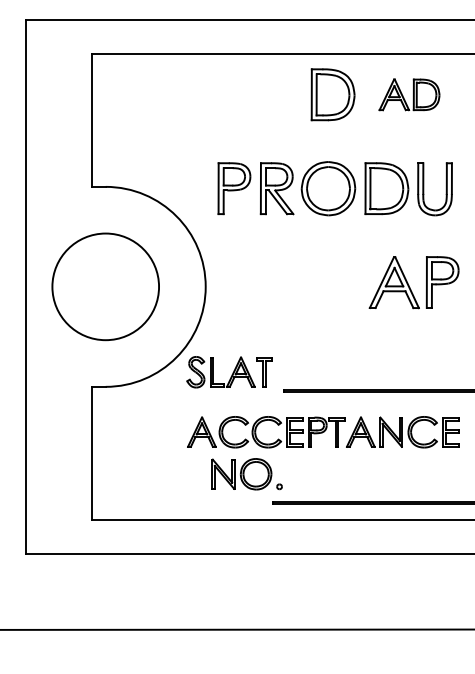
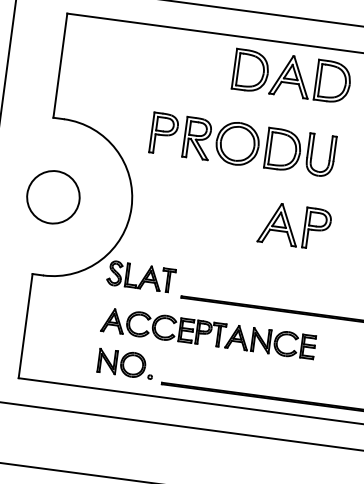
part: (409, 94) -> (310, 78), size x1.67
circle: (105, 286) -> (53, 197), size x0.62
part: (246, 474) -> (125, 364), moved

